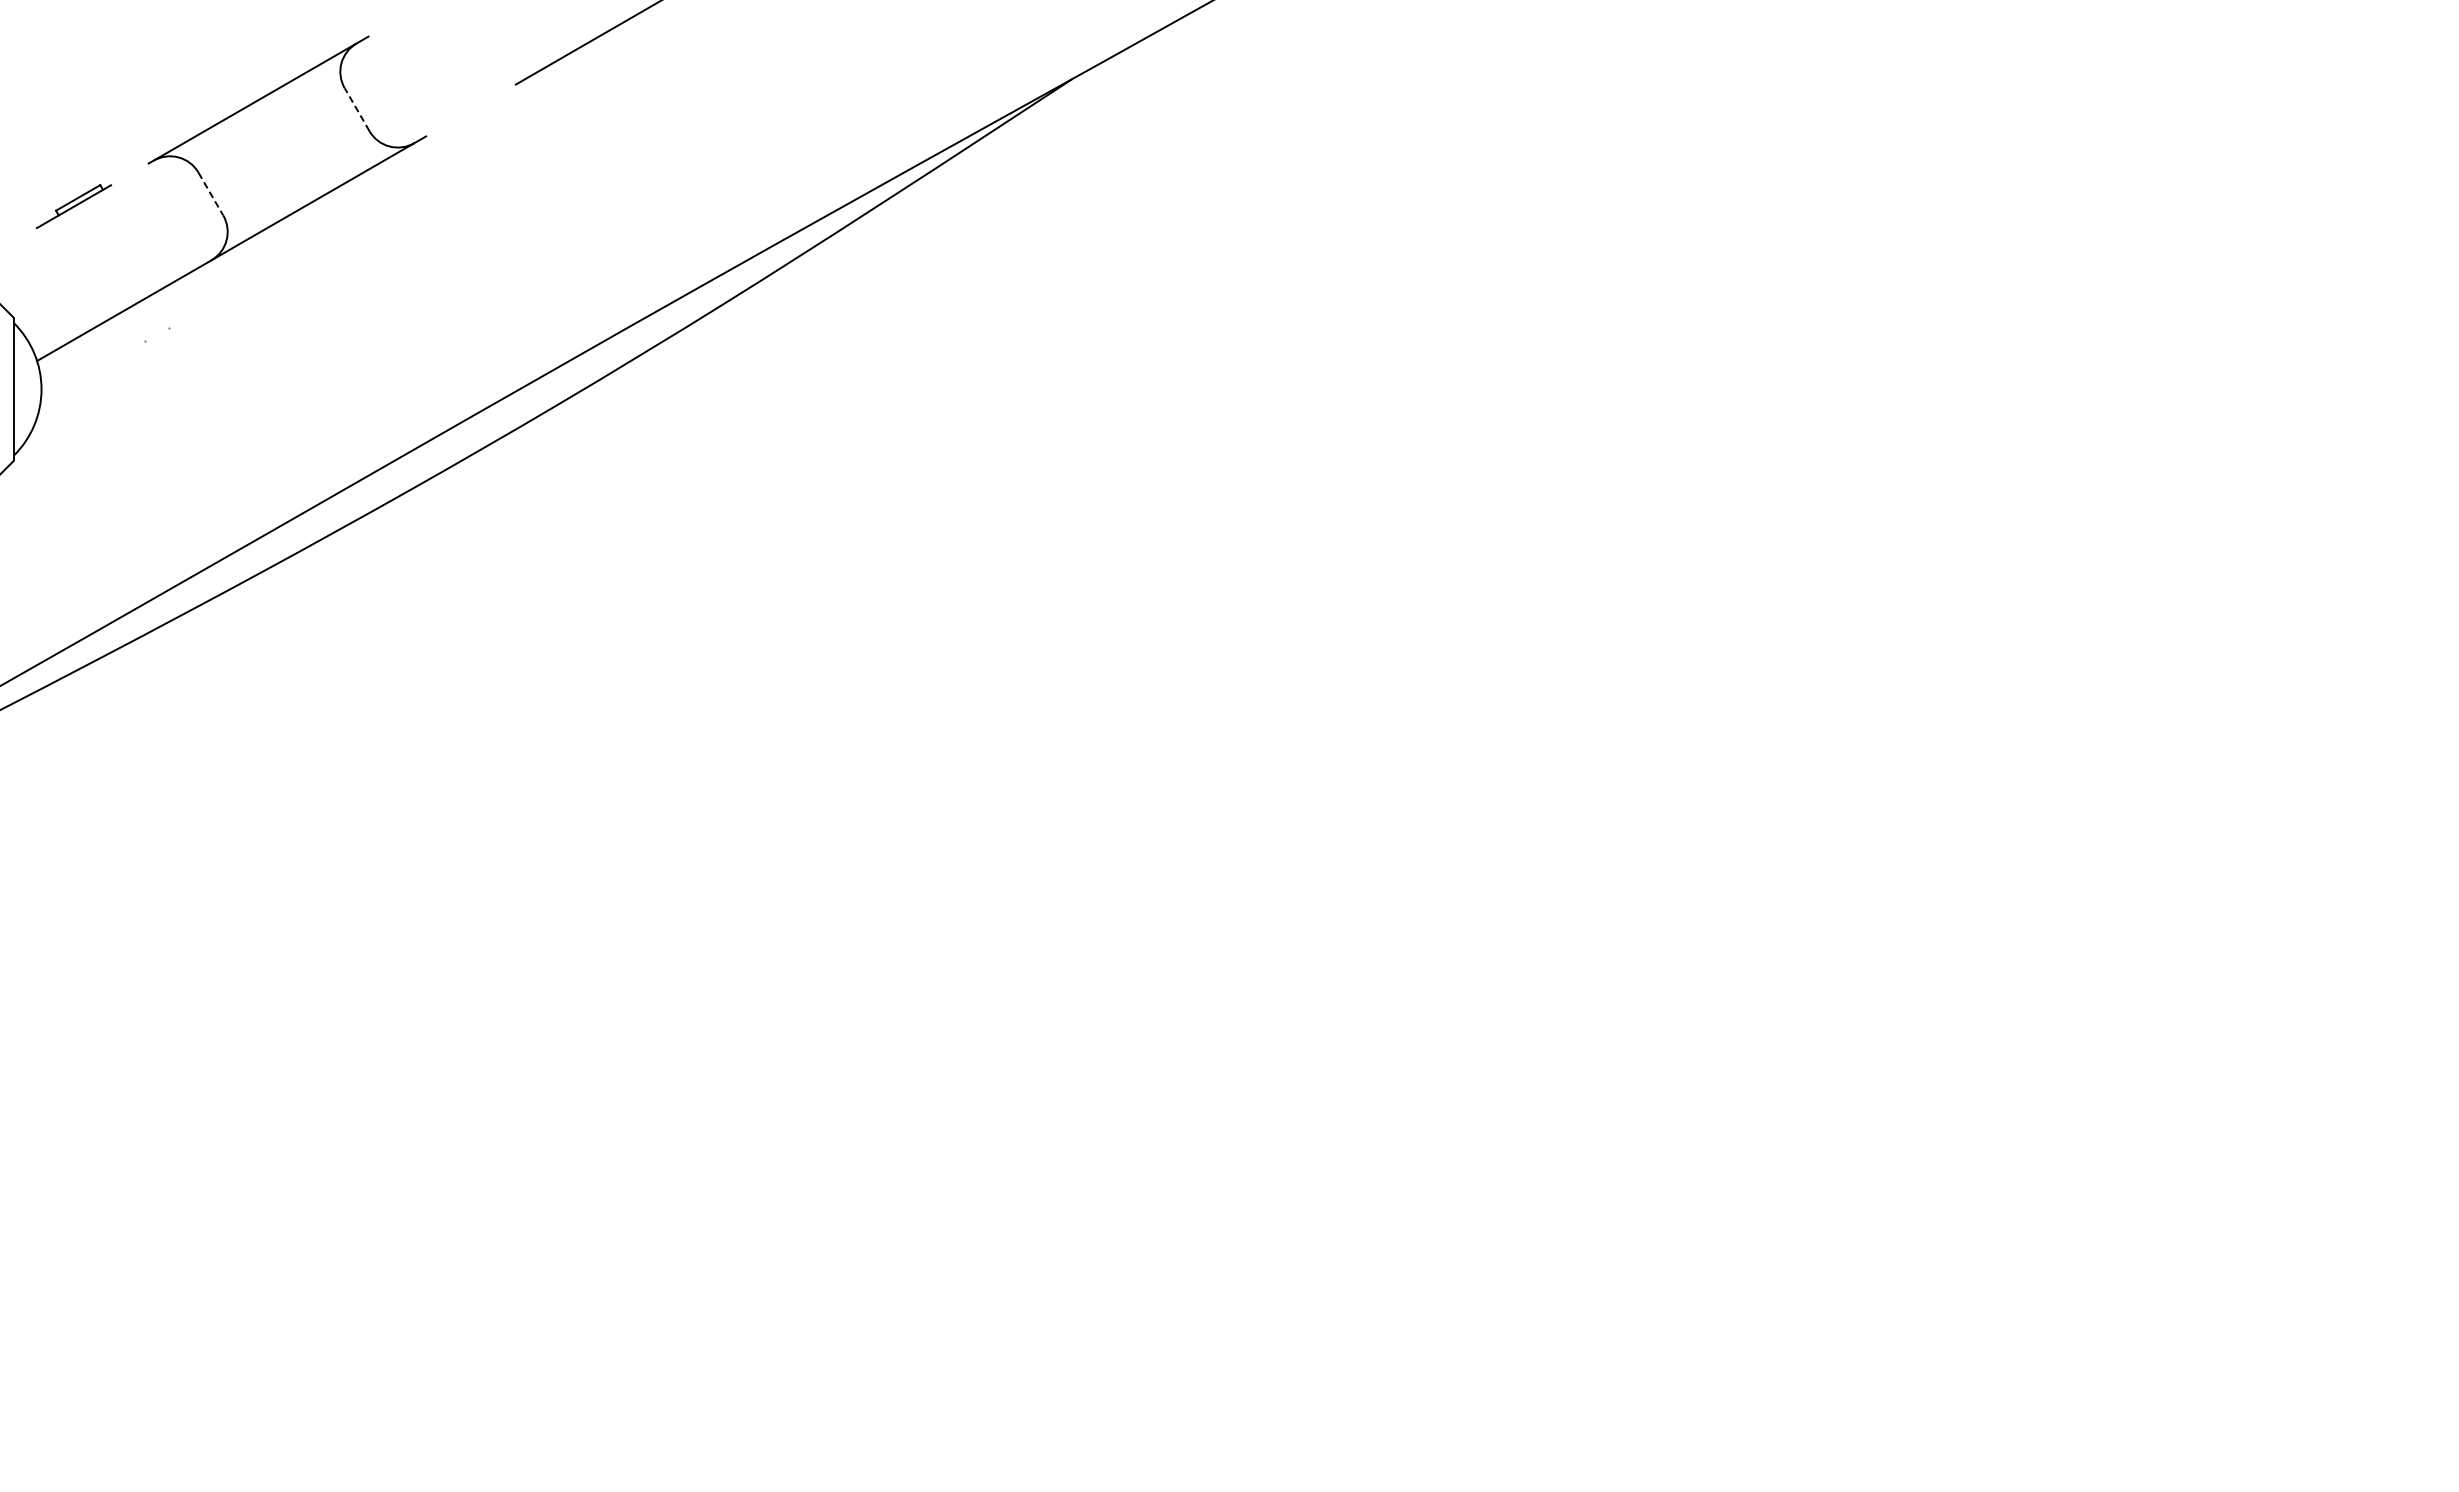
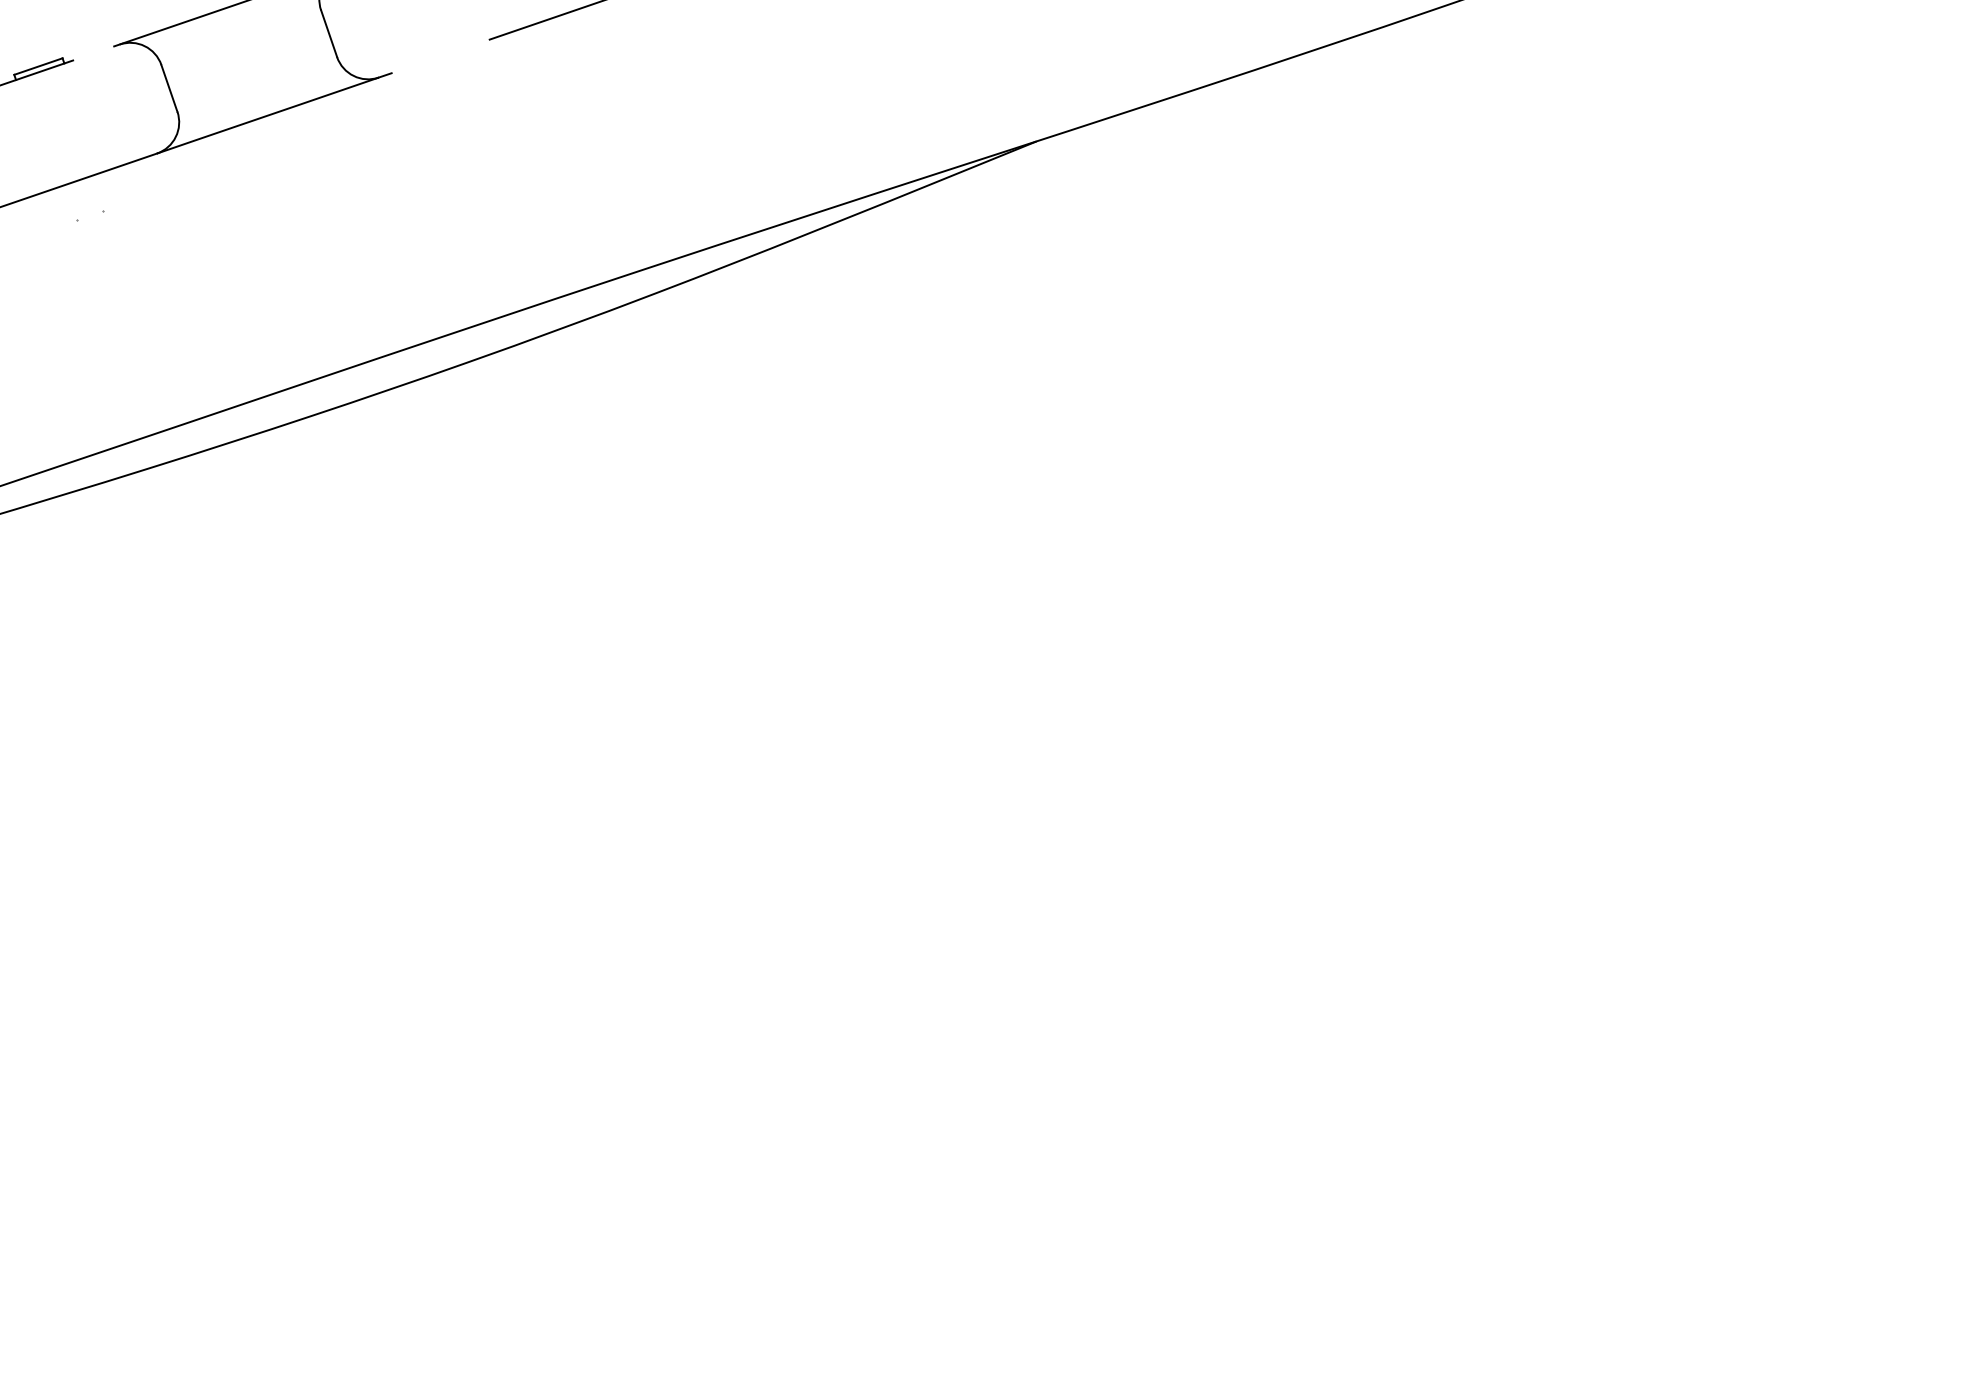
line: (357, 109) -> (329, 33), dashed -> solid
line: (210, 194) -> (168, 88), dashed -> solid

